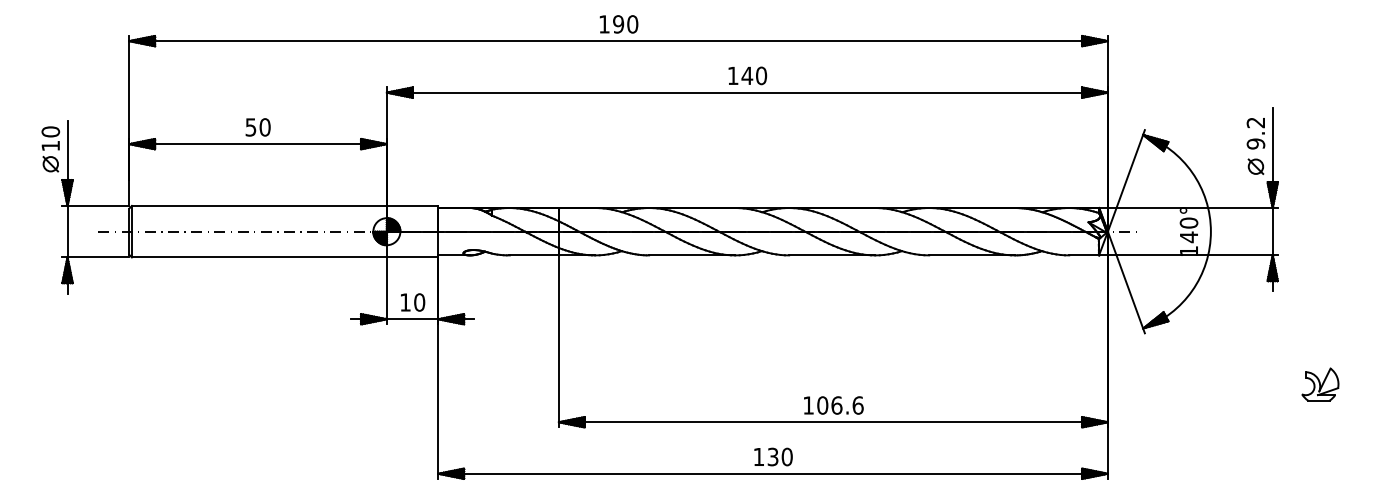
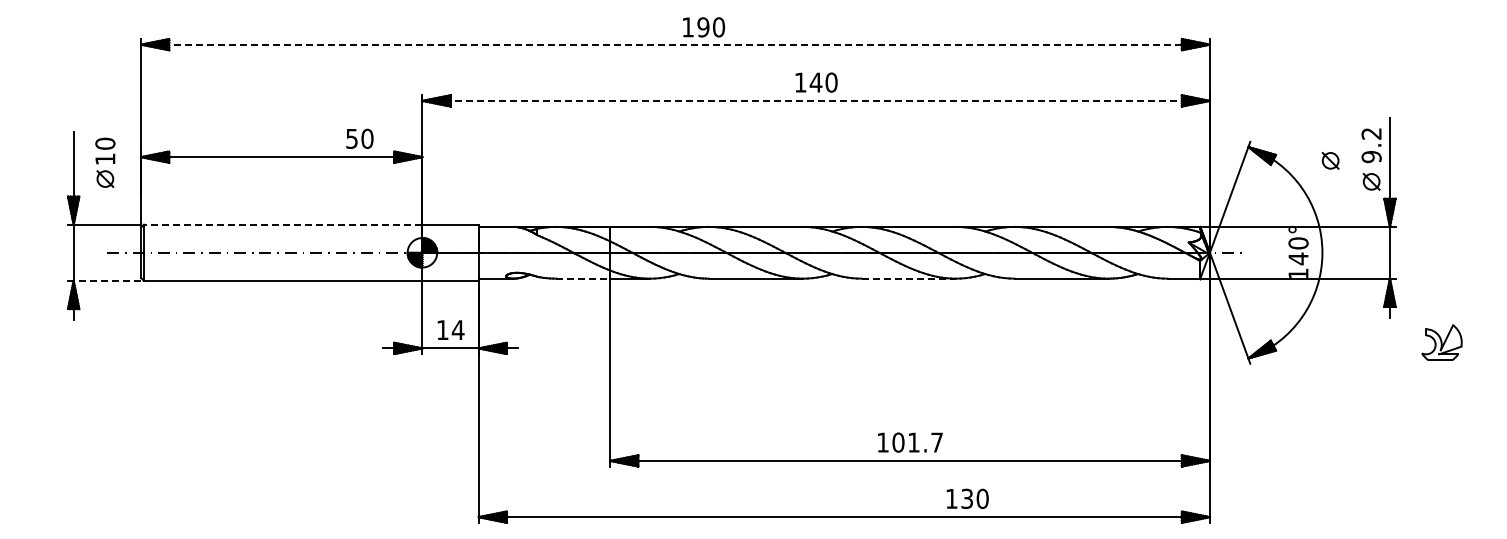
text: (619, 24) -> (704, 27), moved
line: (619, 40) -> (676, 44), solid -> dashed
line: (747, 92) -> (816, 100), solid -> dashed
text: (257, 127) -> (359, 138), moved
part: (1218, 147) -> (1330, 160), added
part: (50, 149) -> (105, 162), moved
line: (258, 205) -> (282, 224), solid -> dashed
line: (534, 255) -> (583, 278), solid -> dashed
line: (831, 255) -> (908, 278), solid -> dashed
line: (98, 257) -> (107, 280), solid -> dashed
text: (418, 302) -> (457, 330), 10 -> 14
part: (1319, 384) -> (1441, 342), moved
text: (847, 405) -> (925, 442), 106.6 -> 101.7
text: (773, 456) -> (967, 498), moved

